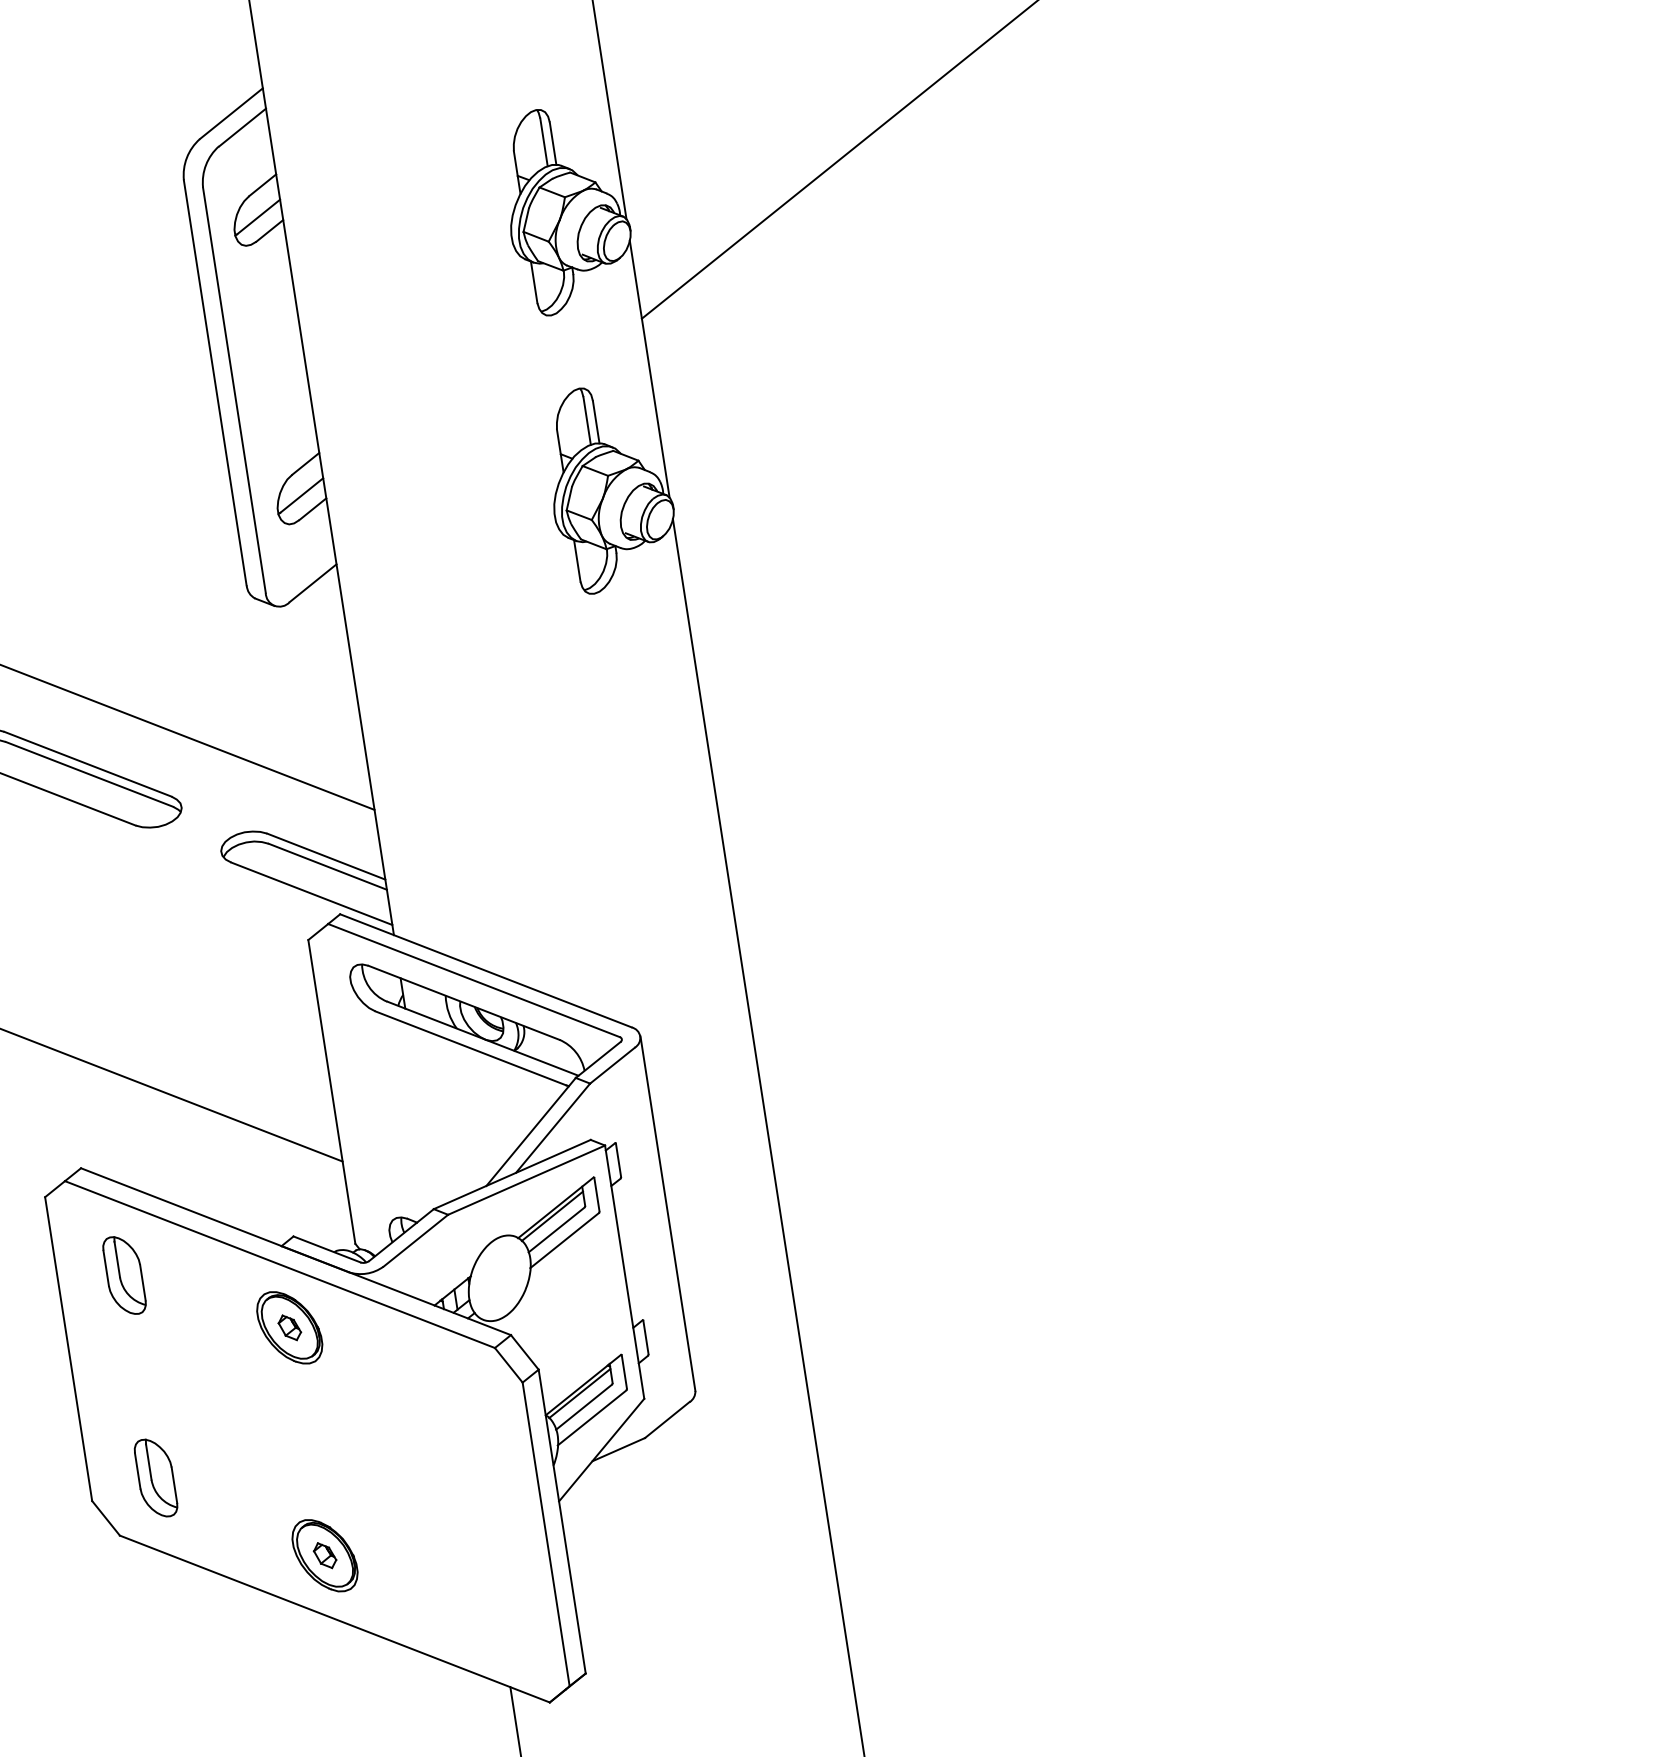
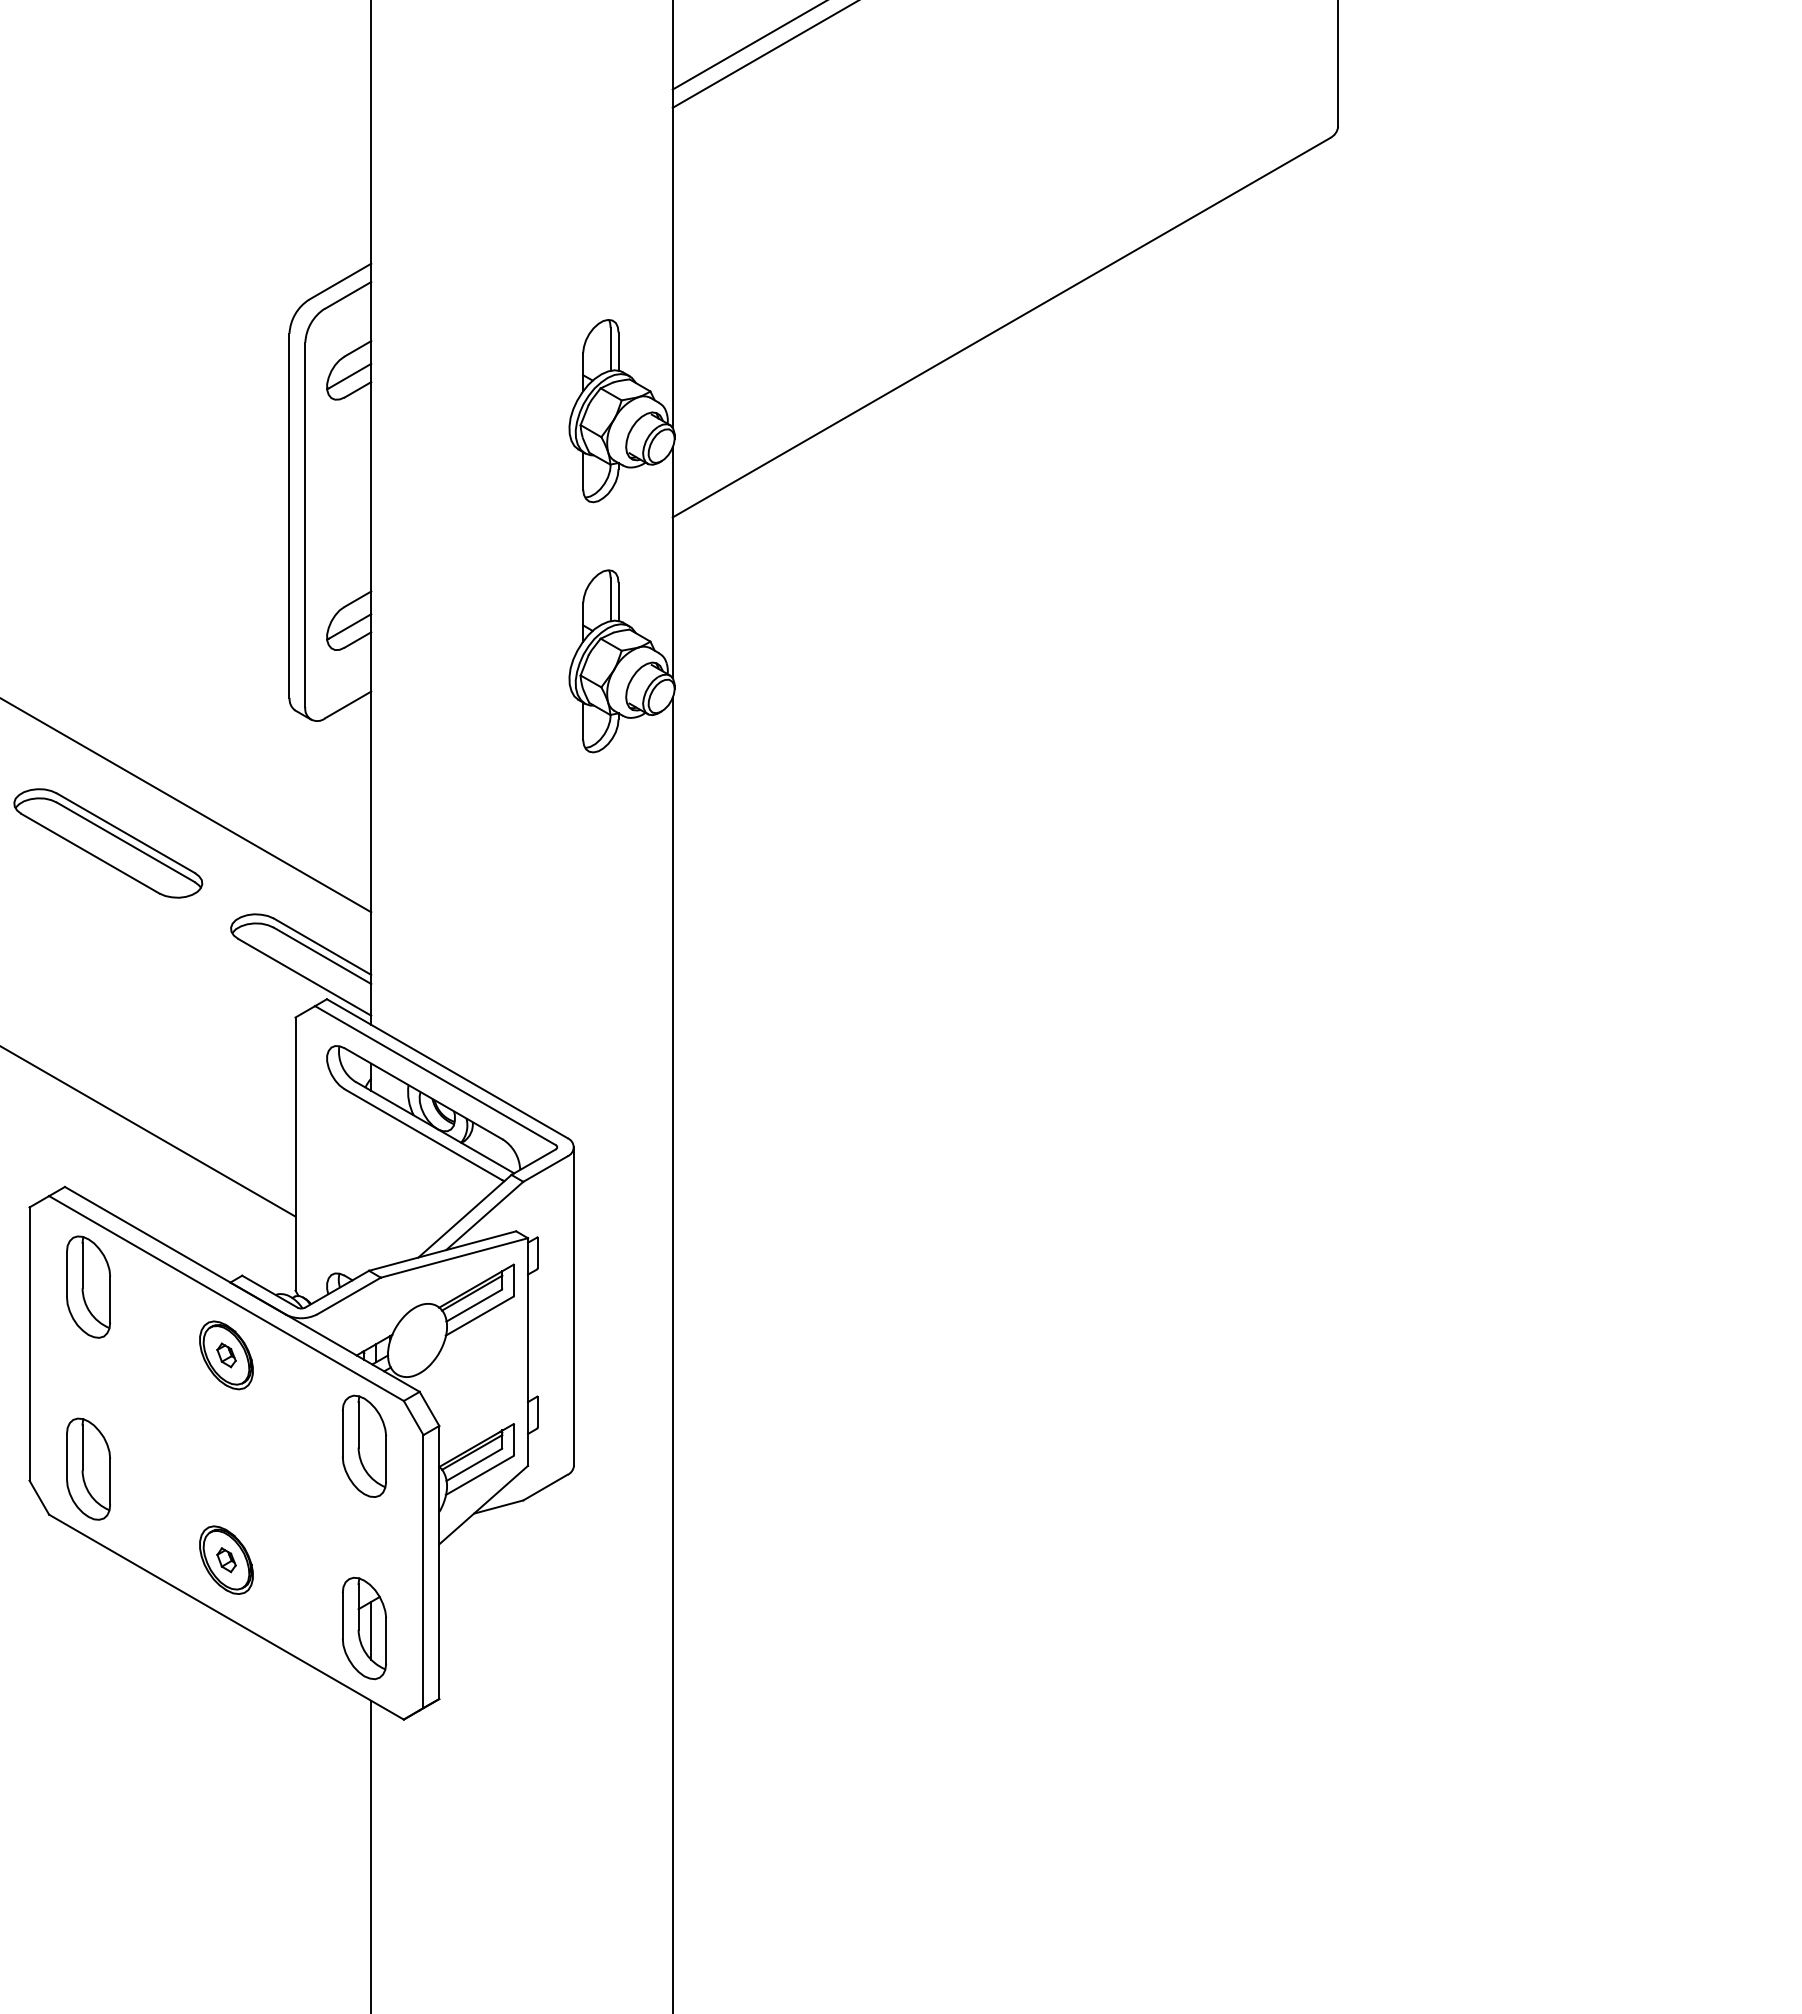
part: (124, 1274) -> (88, 1286), size x1.43
part: (457, 1404) -> (363, 1445), added
part: (155, 1477) -> (88, 1468), size x1.43
part: (490, 1607) -> (364, 1628), added

